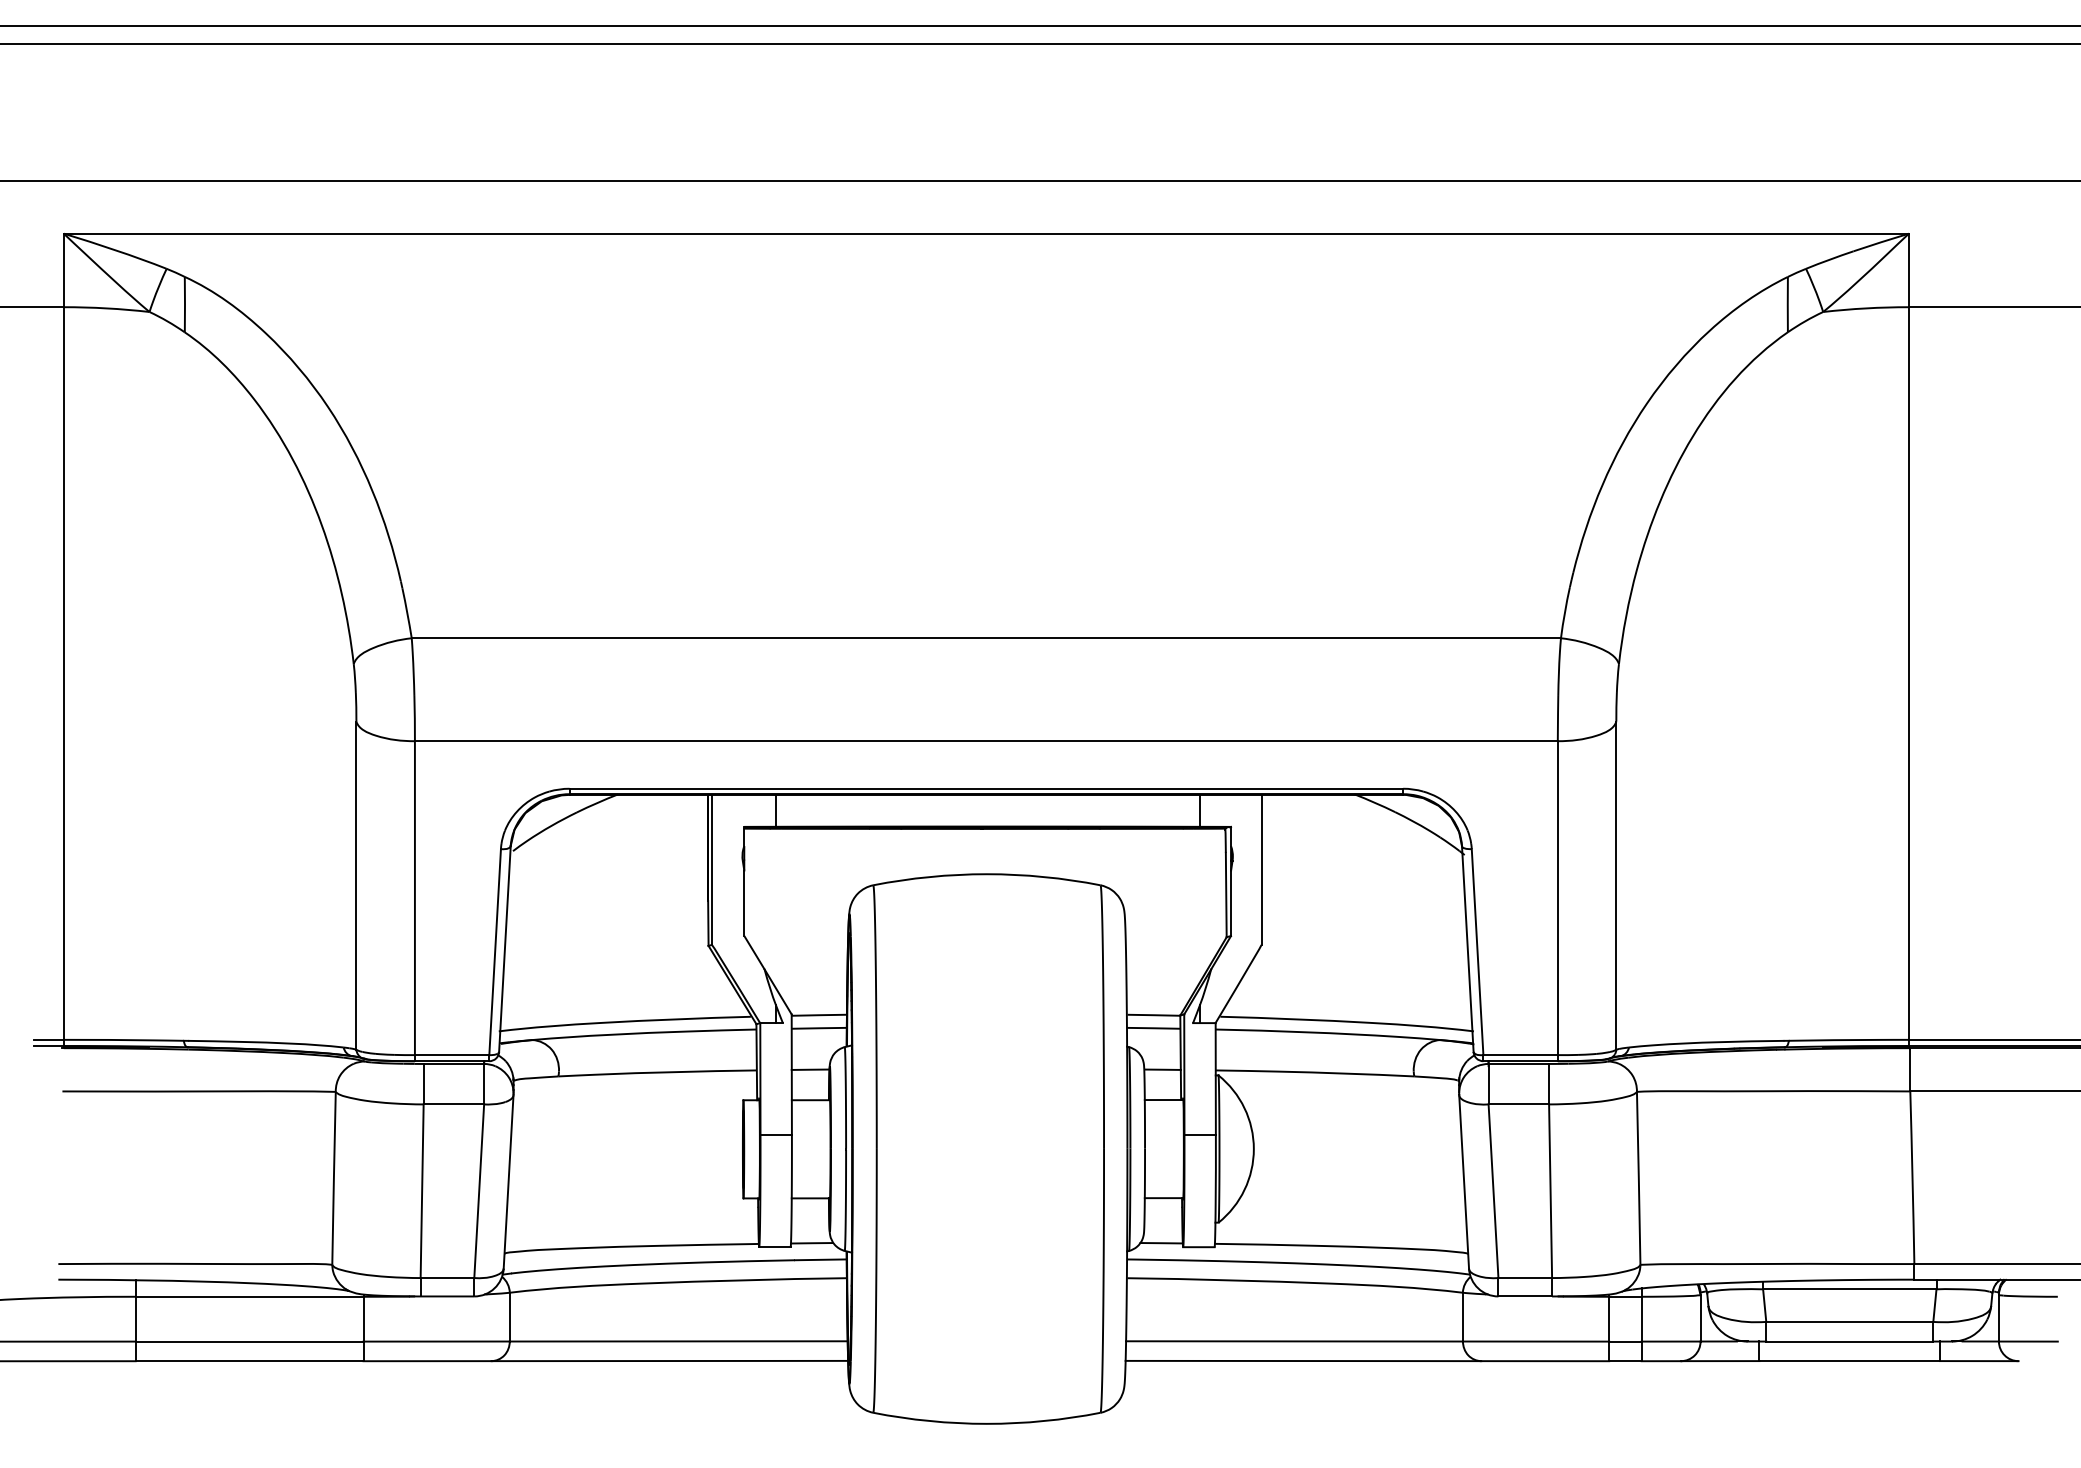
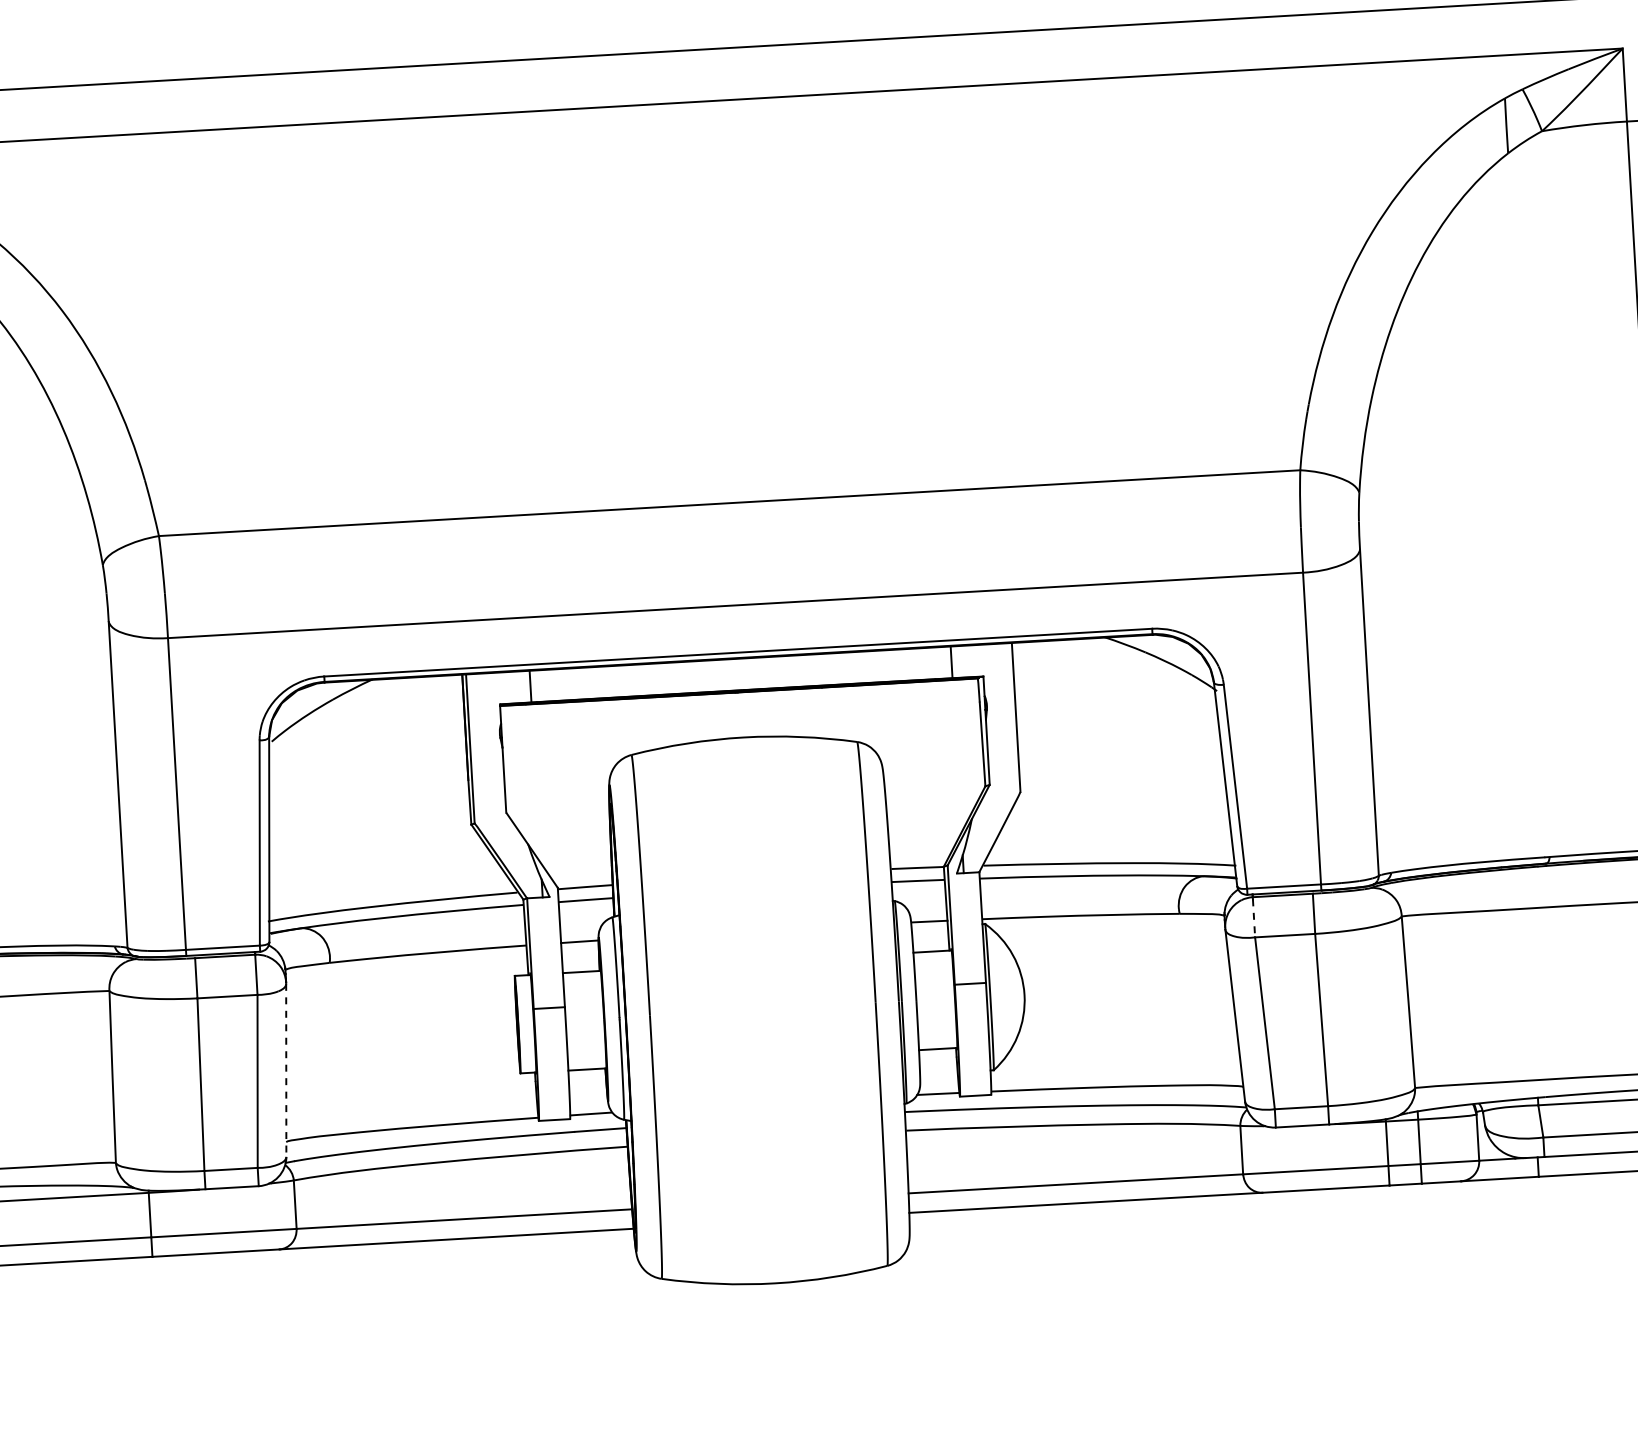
line: (1488, 1085) -> (1253, 918), solid -> dashed
line: (508, 1181) -> (286, 1070), solid -> dashed

